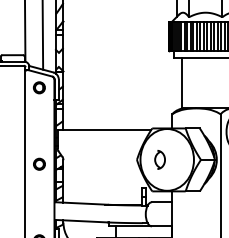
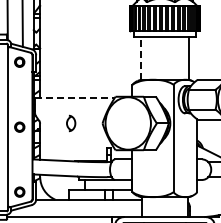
line: (182, 83) -> (141, 58), solid -> dashed
line: (103, 130) -> (74, 98), solid -> dashed
part: (160, 159) -> (71, 123), moved

